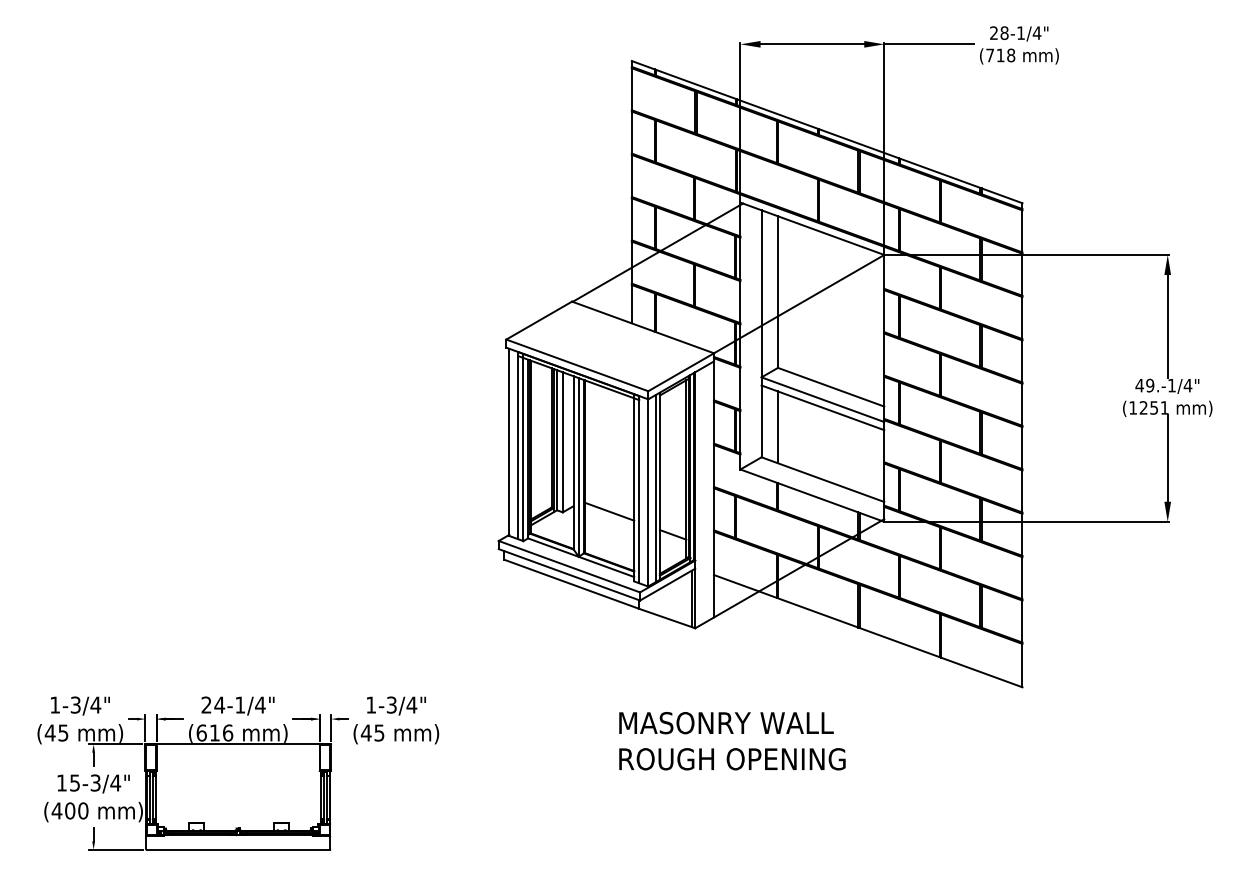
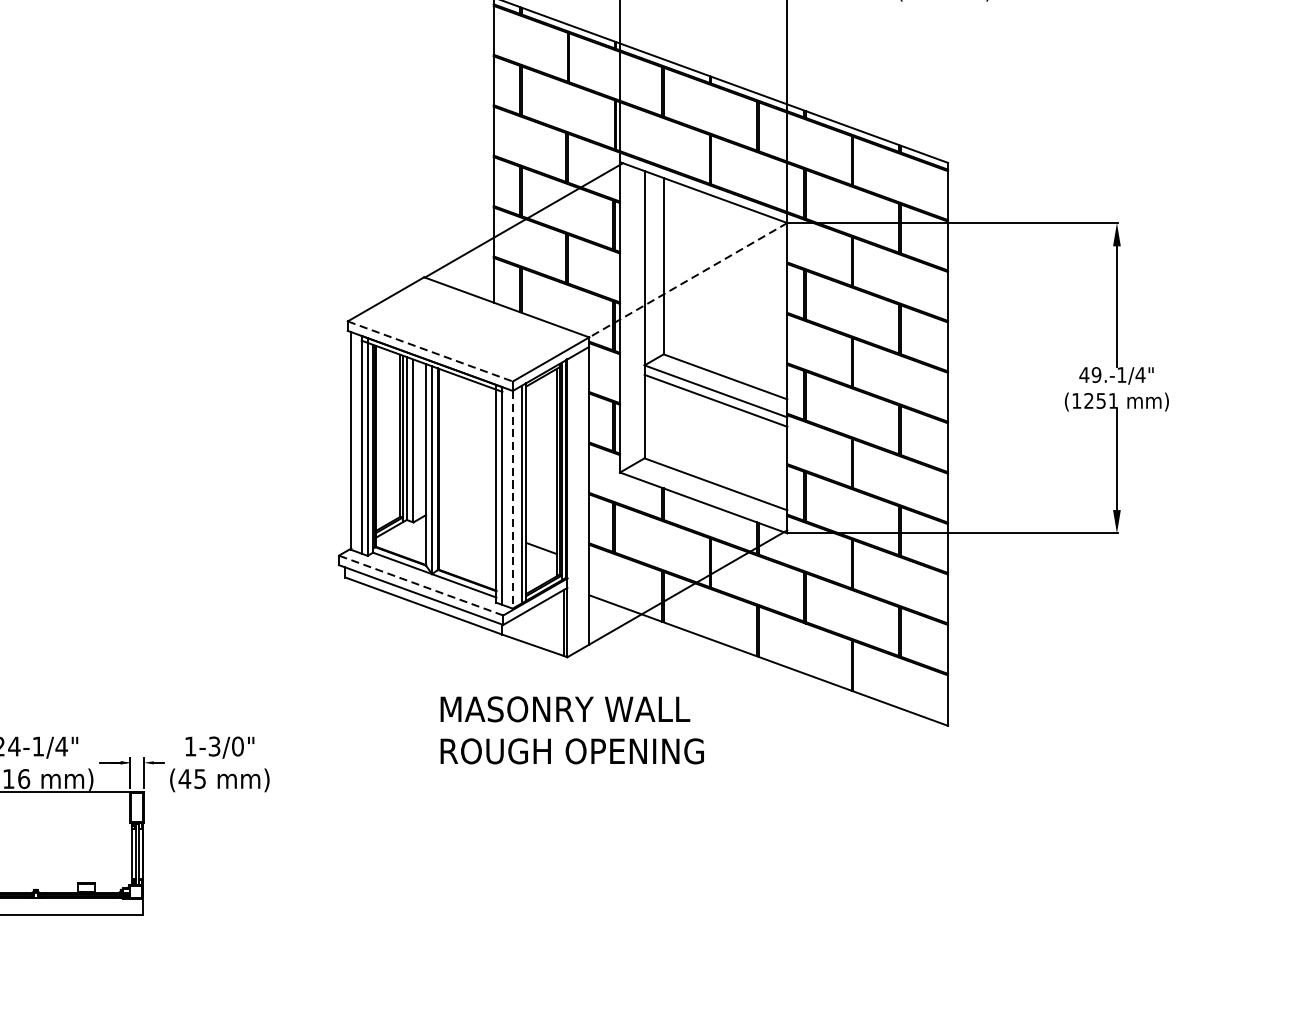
line: (798, 304) -> (687, 280), solid -> dashed
line: (577, 365) -> (430, 351), solid -> dashed
line: (778, 427) -> (664, 423), removed
line: (648, 492) -> (513, 499), solid -> dashed
line: (609, 511) -> (467, 521), removed
line: (568, 566) -> (420, 585), solid -> dashed
text: (411, 704) -> (237, 745), 1-3/4" -> 1-3/0"
text: (732, 741) -> (572, 730), moved

